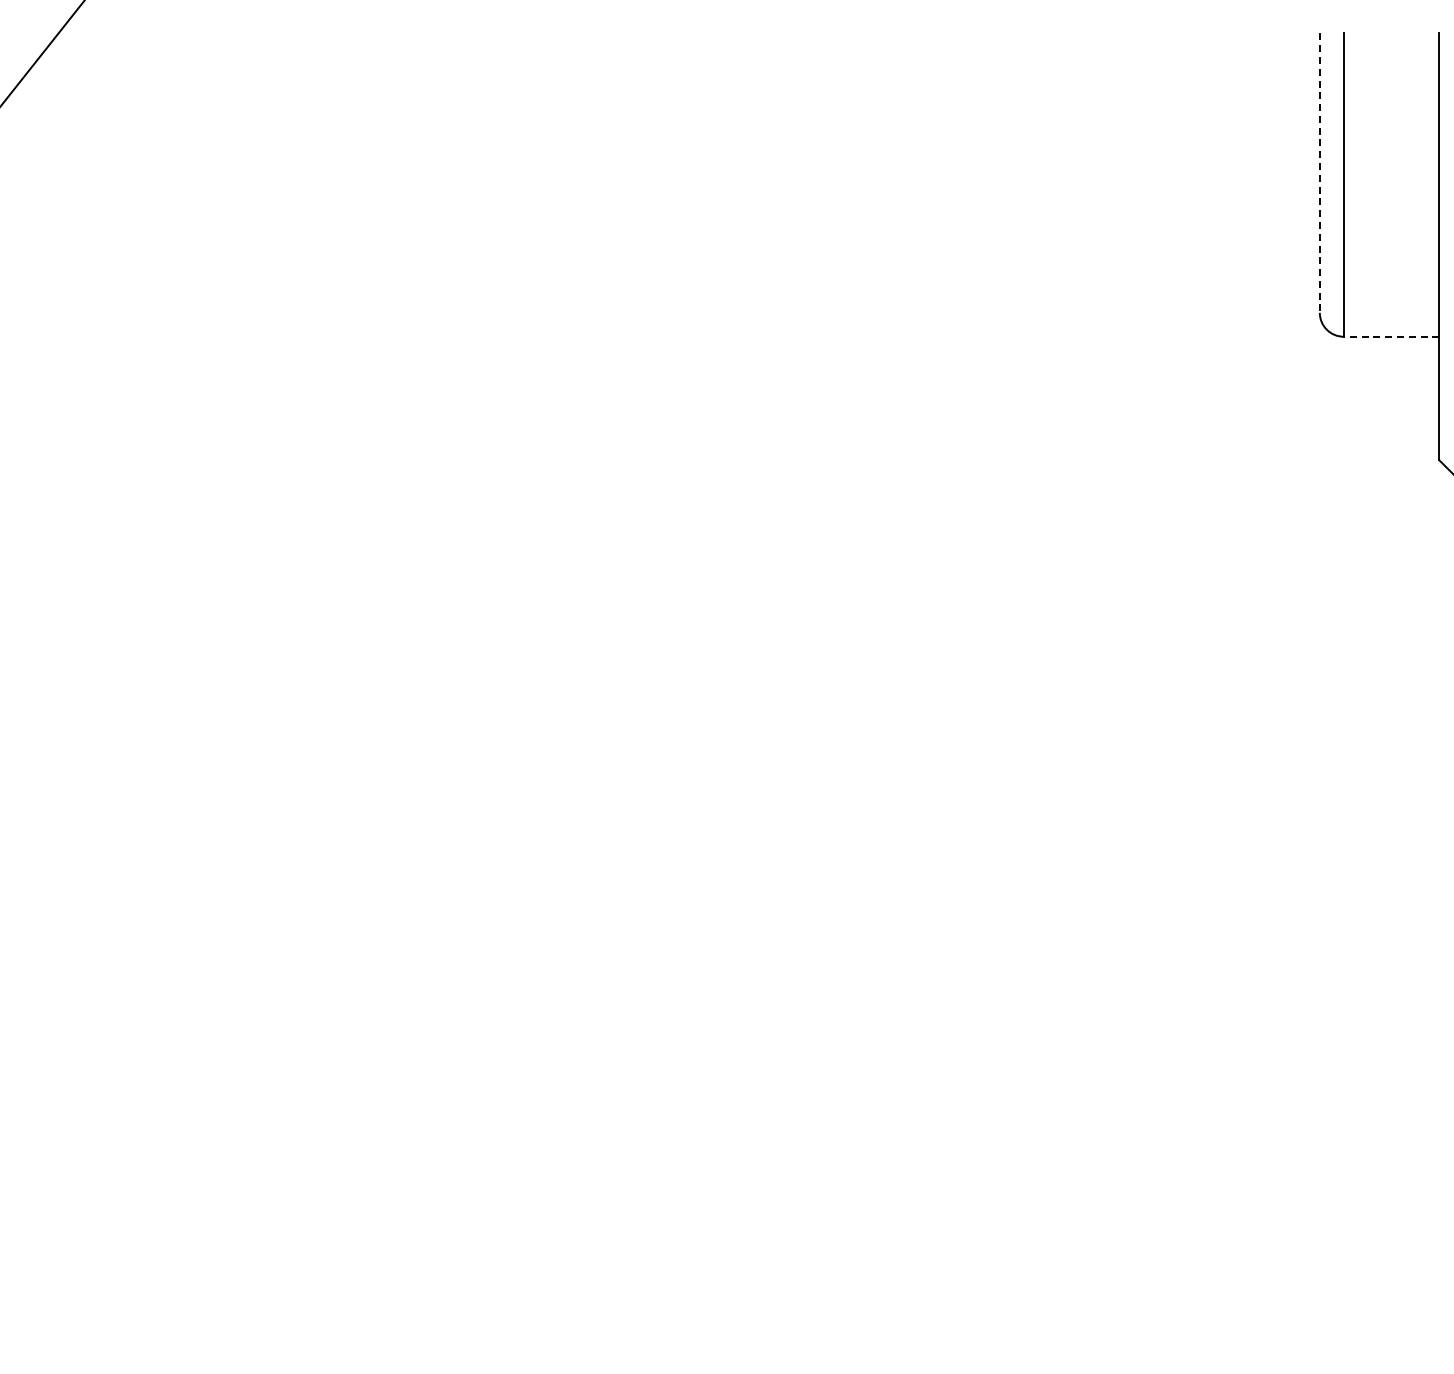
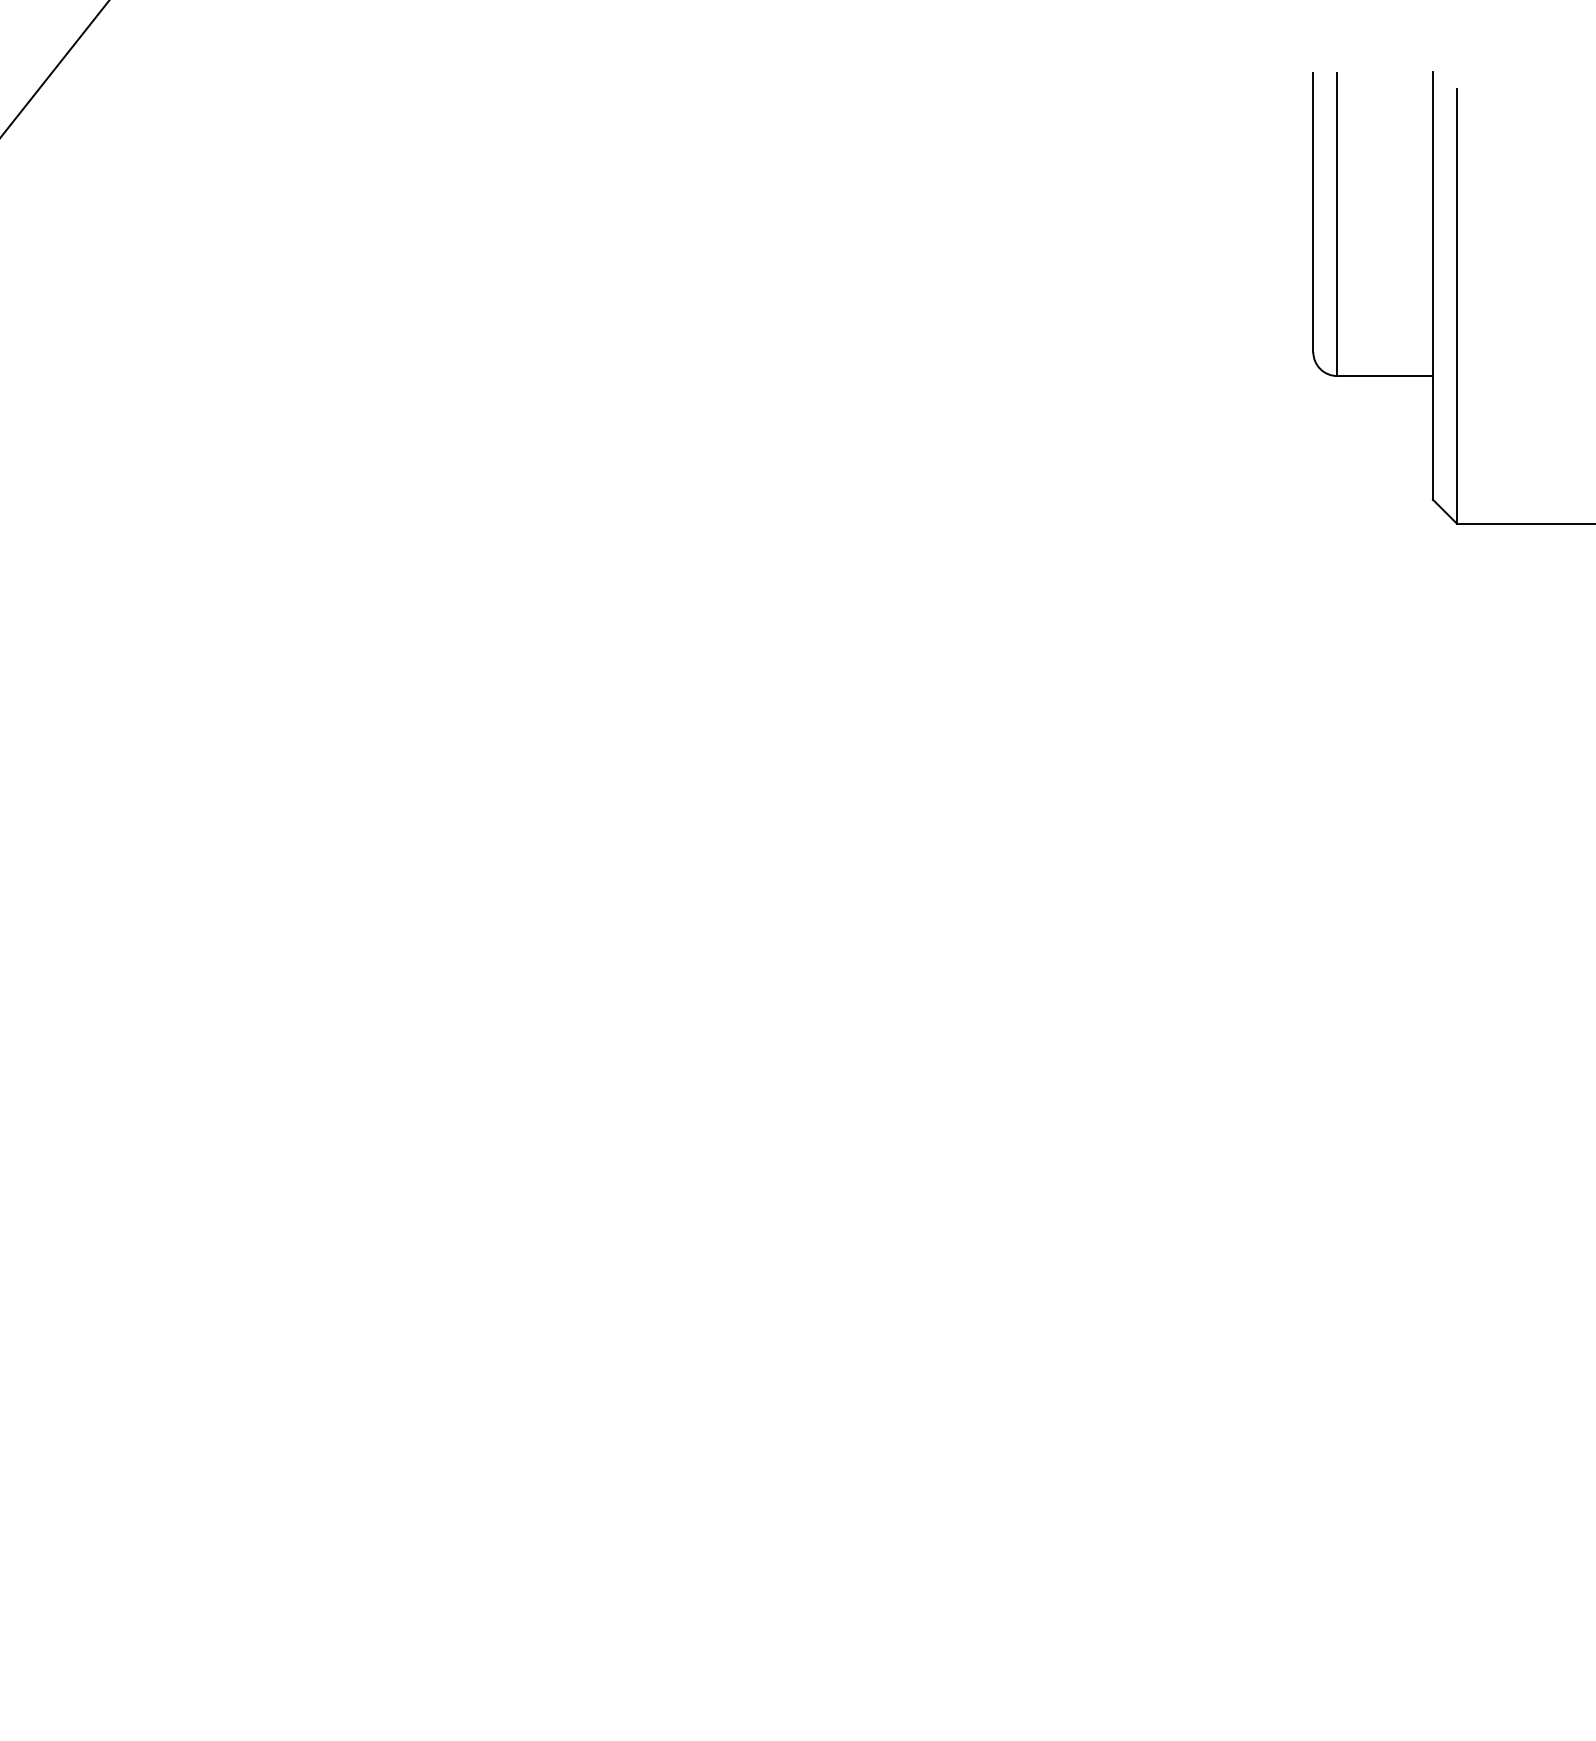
line: (1319, 173) -> (1313, 212), dashed -> solid
line: (1391, 337) -> (1385, 376), dashed -> solid

